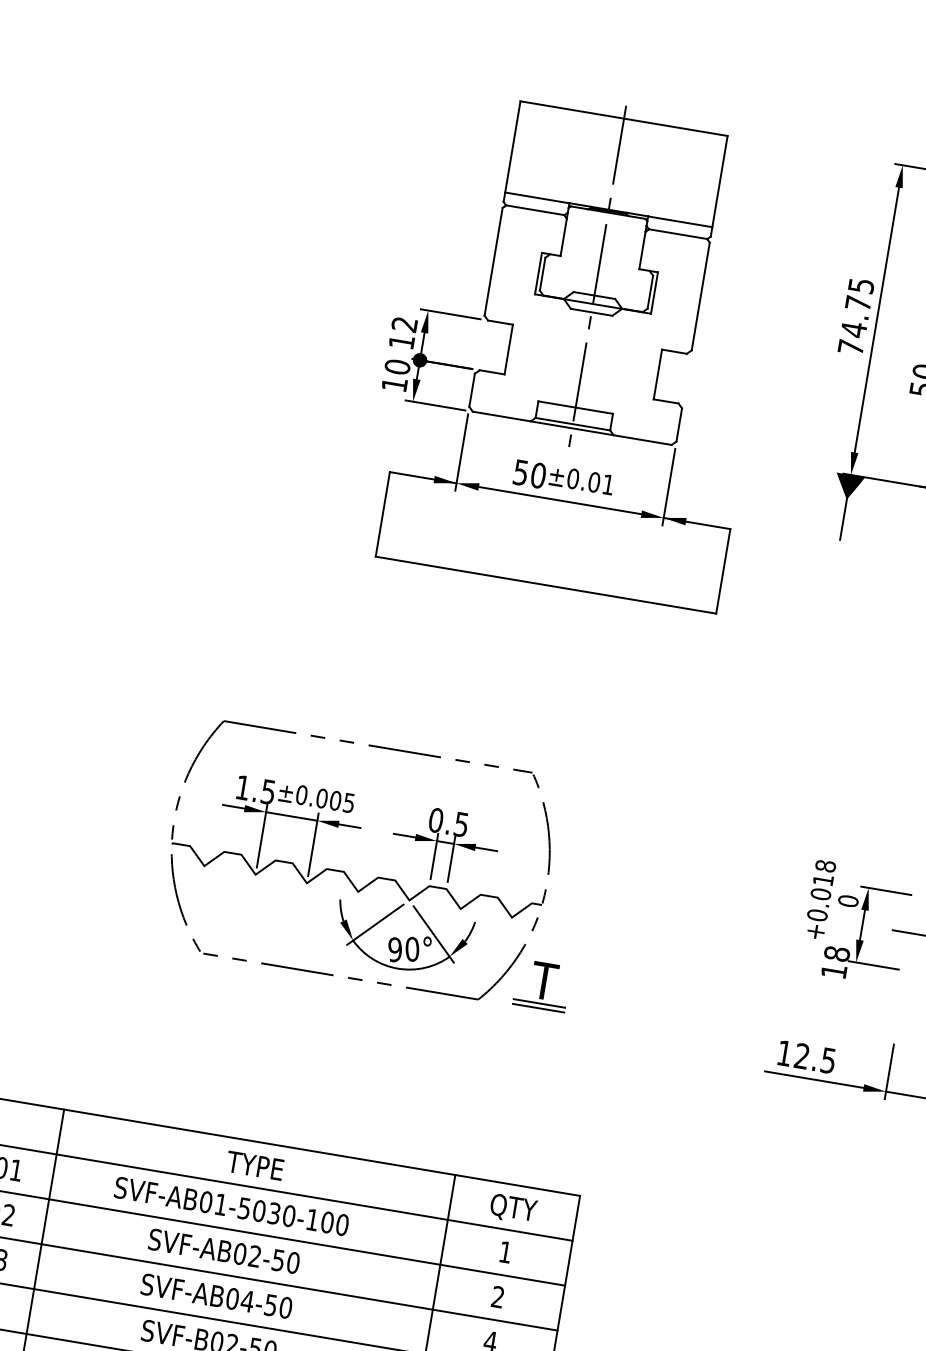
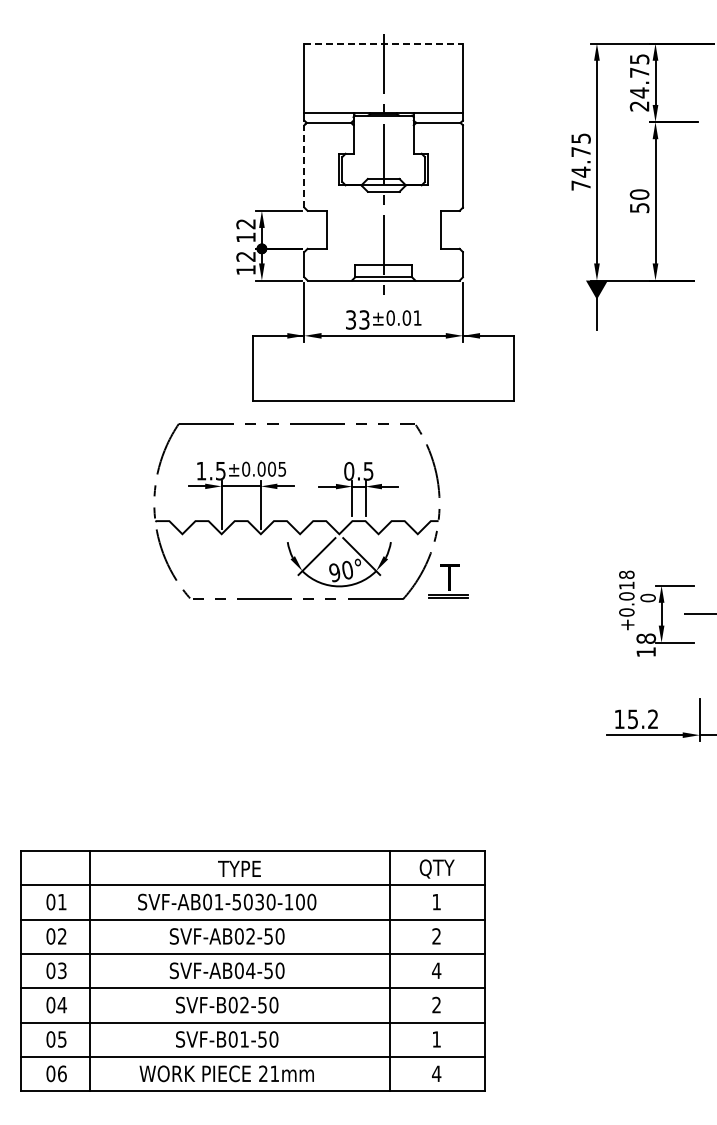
line: (625, 118) -> (384, 43), solid -> dashed
line: (493, 260) -> (304, 165), solid -> dashed
text: (396, 366) -> (245, 256), 10 -> 12
text: (529, 473) -> (357, 319), 50 -> 33
part: (377, 876) -> (312, 520), moved
text: (815, 1058) -> (643, 719), 12.5 -> 15.2

